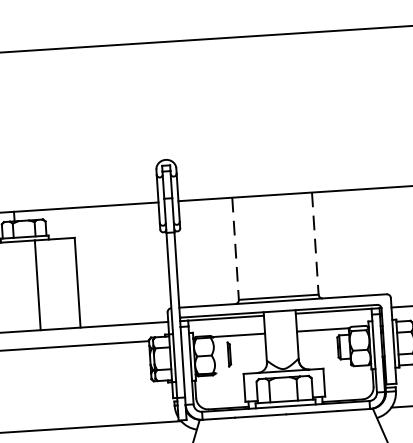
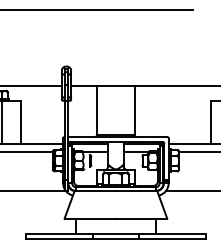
line: (314, 245) -> (134, 111), dashed -> solid
line: (234, 250) -> (96, 111), dashed -> solid

